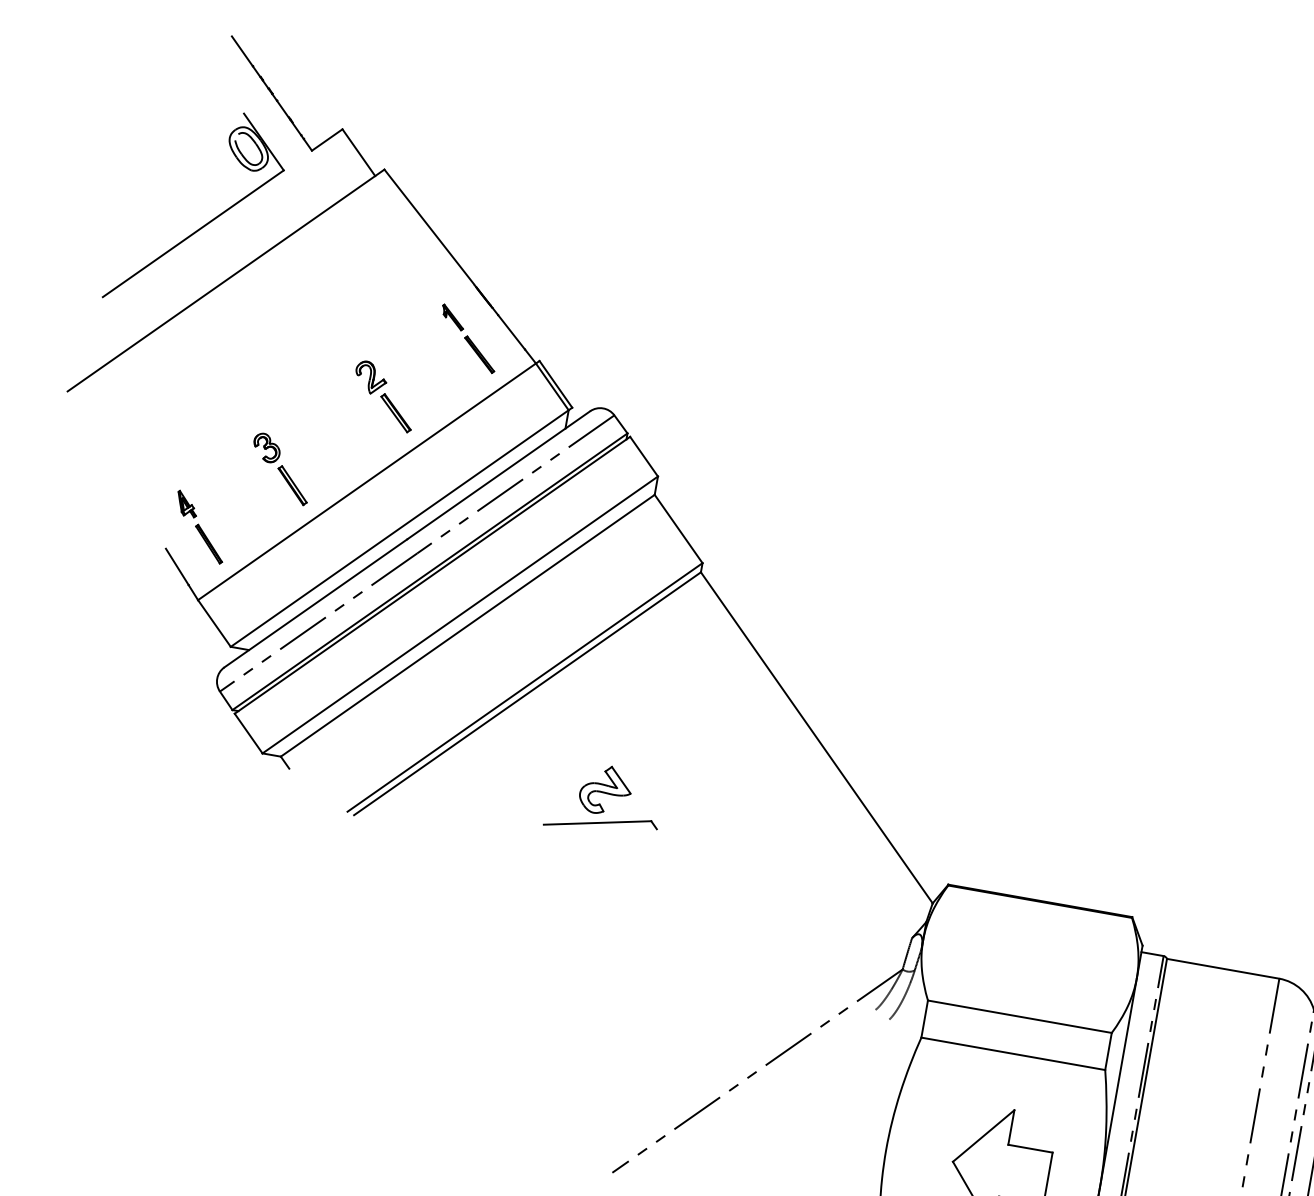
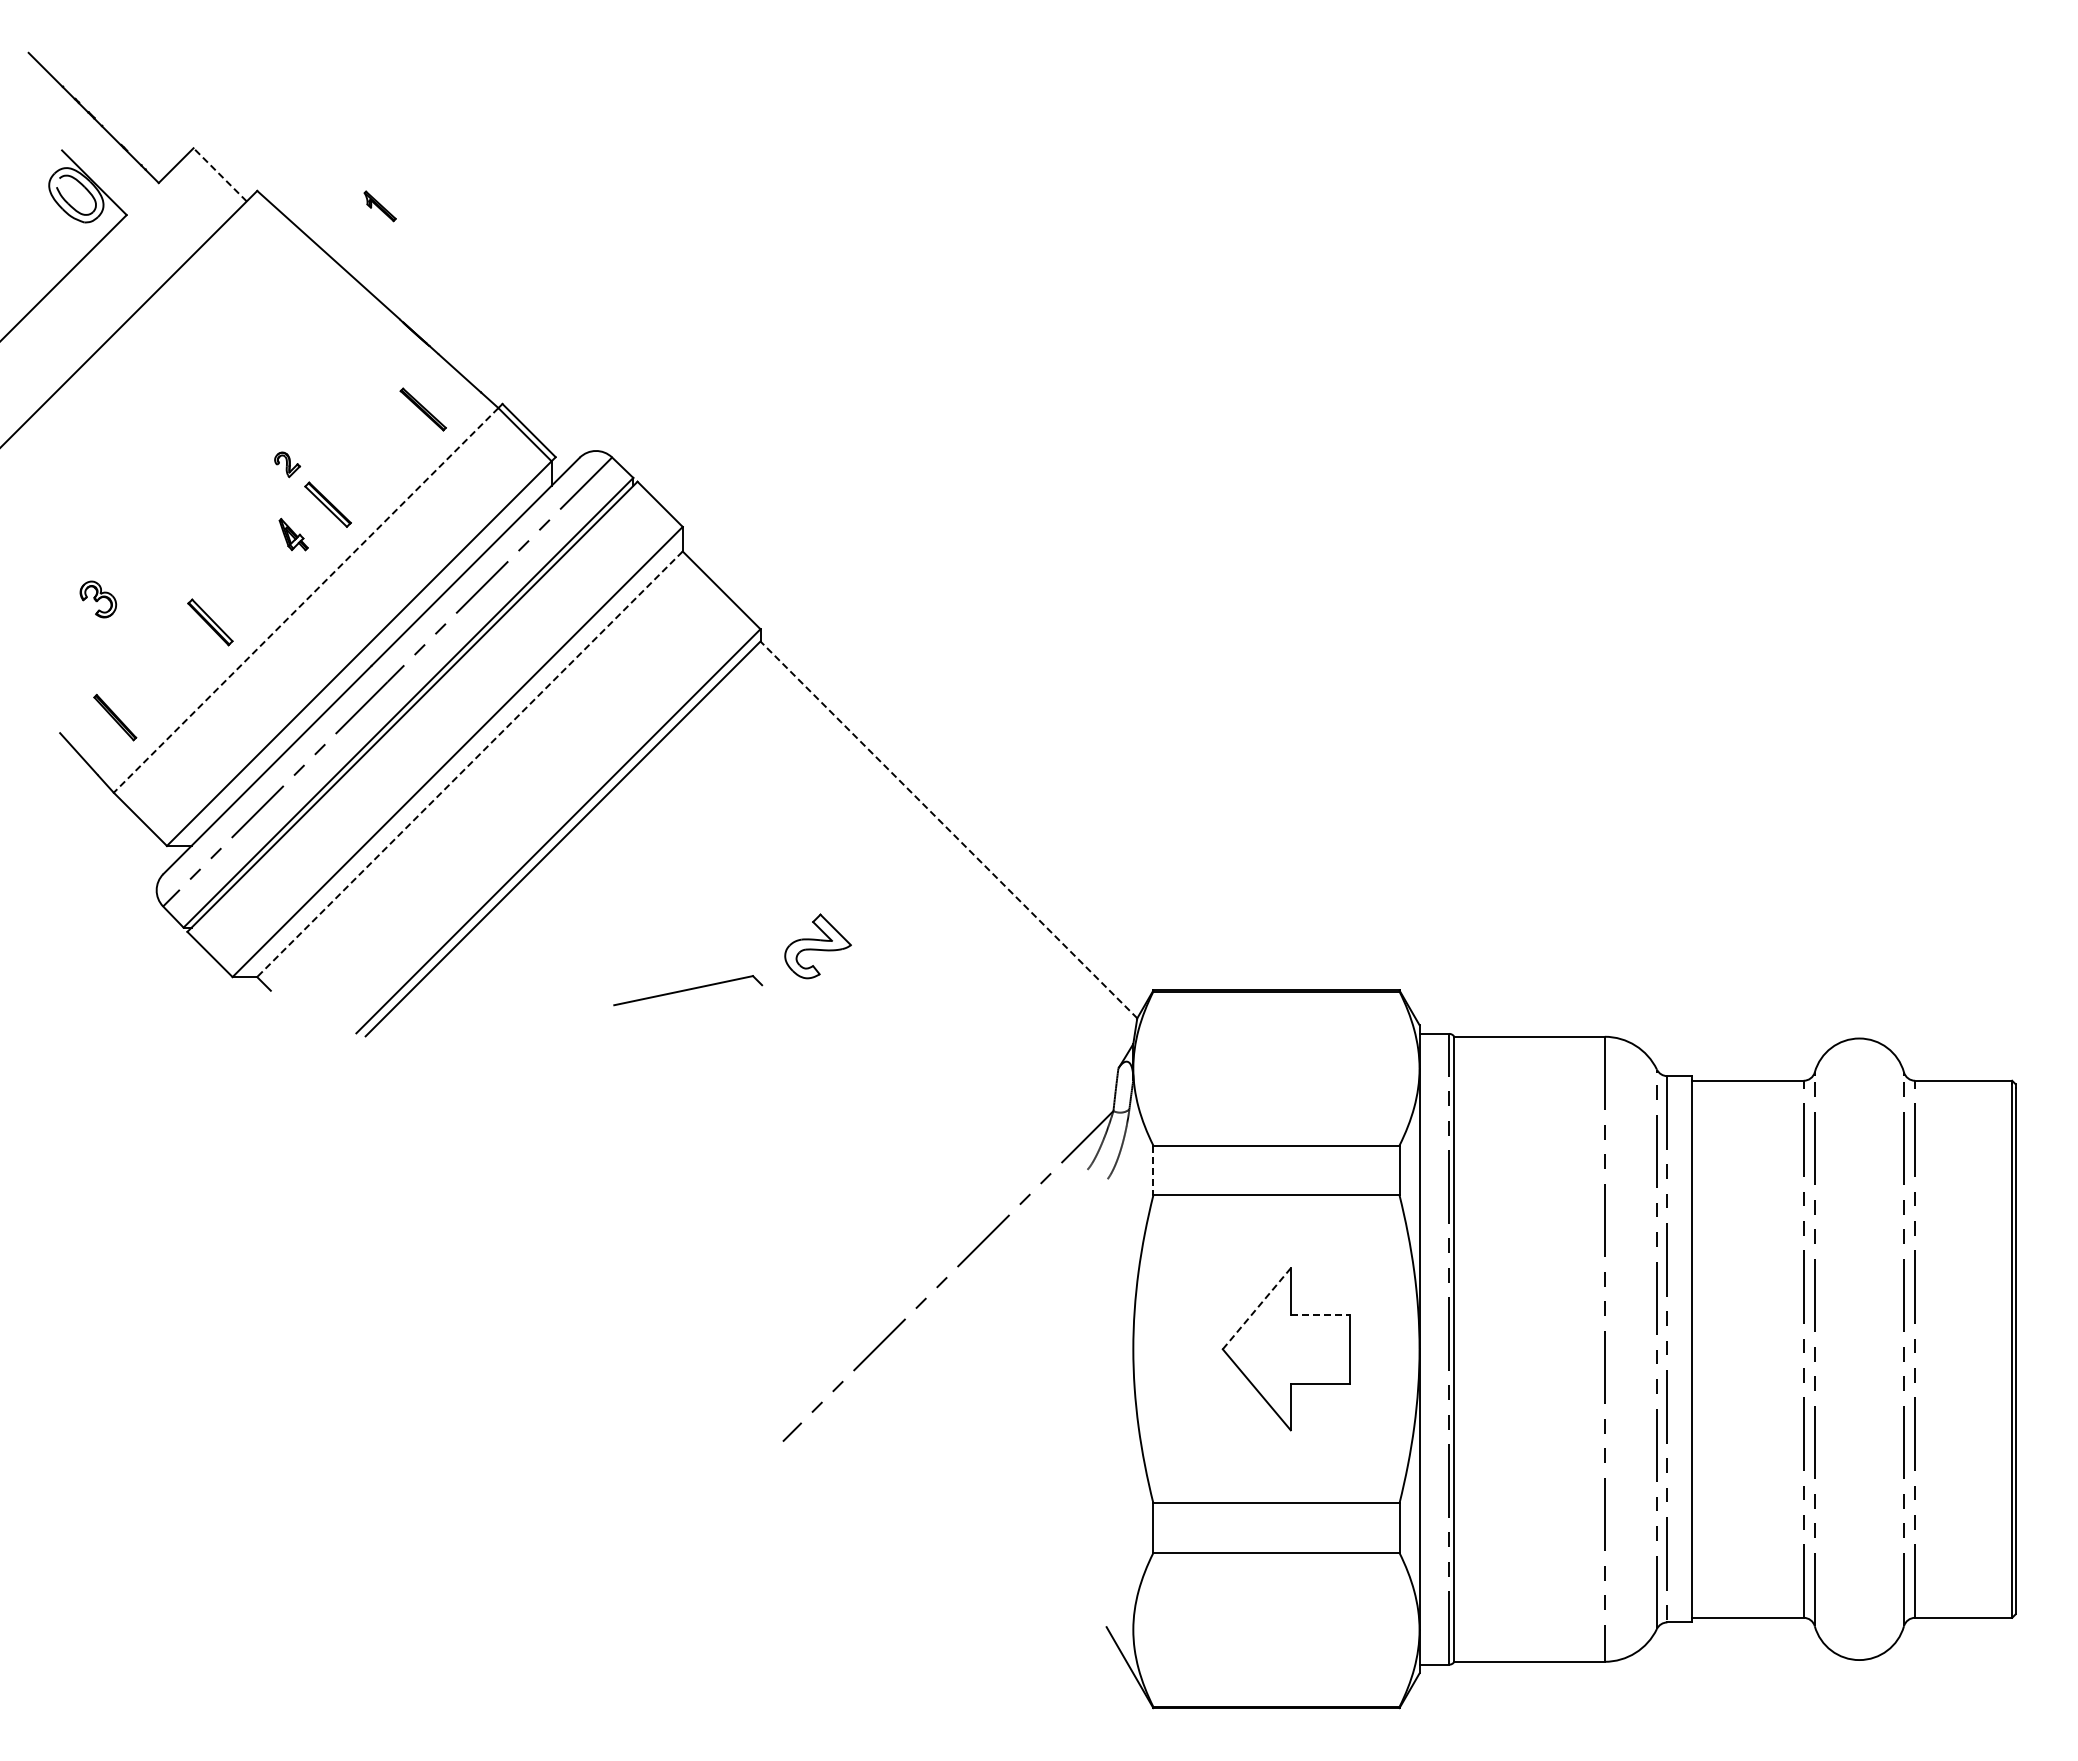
line: (359, 152) -> (220, 174), solid -> dashed
part: (452, 317) -> (379, 206), moved
part: (371, 377) -> (287, 464), size x0.6
part: (267, 448) -> (98, 599), moved
line: (367, 481) -> (306, 600), solid -> dashed
part: (187, 504) -> (293, 534), moved
line: (467, 625) -> (469, 764), solid -> dashed
line: (817, 738) -> (949, 830), solid -> dashed
part: (605, 790) -> (817, 946), moved
line: (924, 1019) -> (1153, 1170), solid -> dashed
line: (983, 1135) -> (1256, 1308), solid -> dashed
line: (1030, 1148) -> (1320, 1314), solid -> dashed

